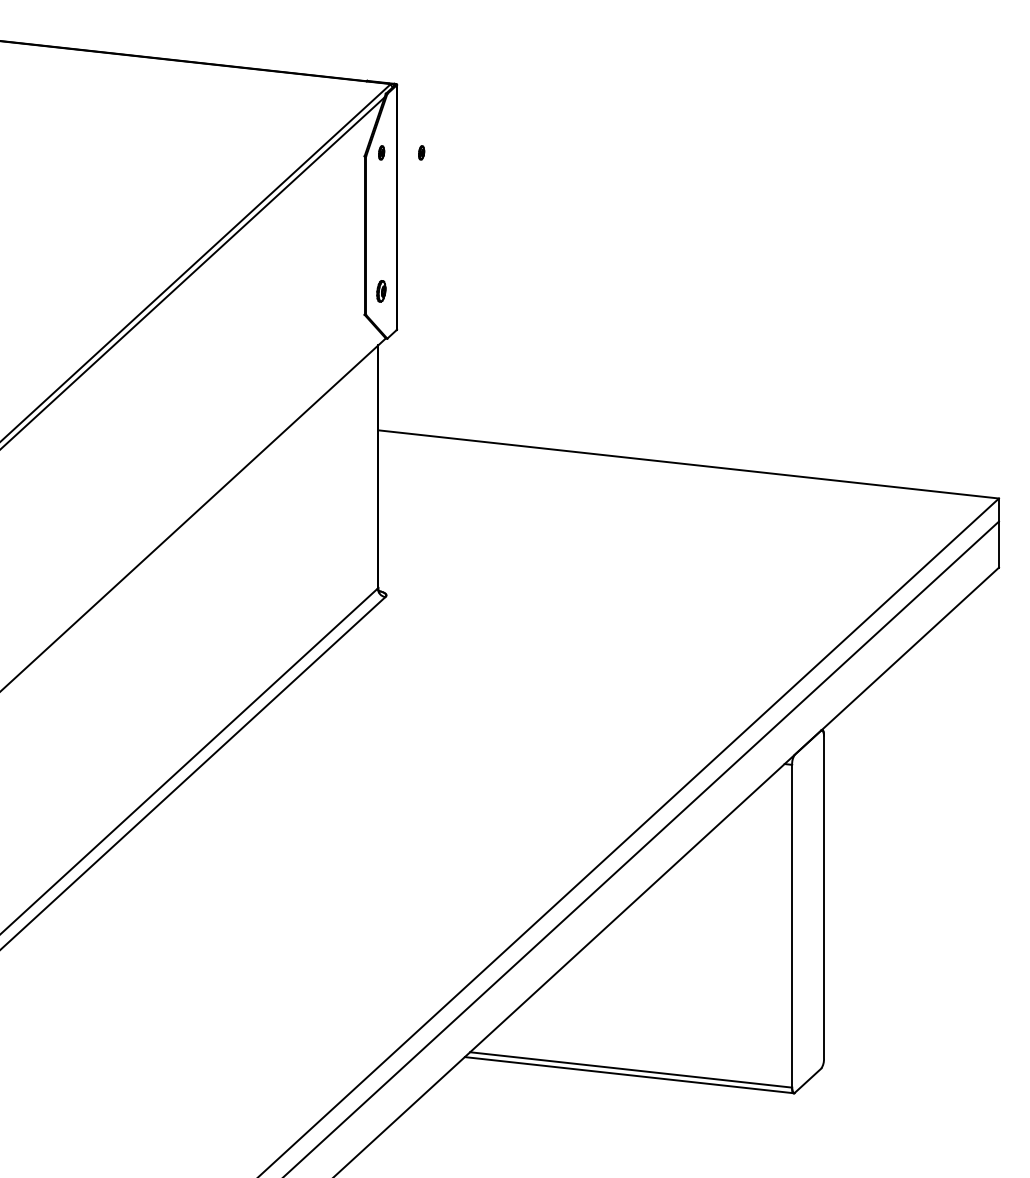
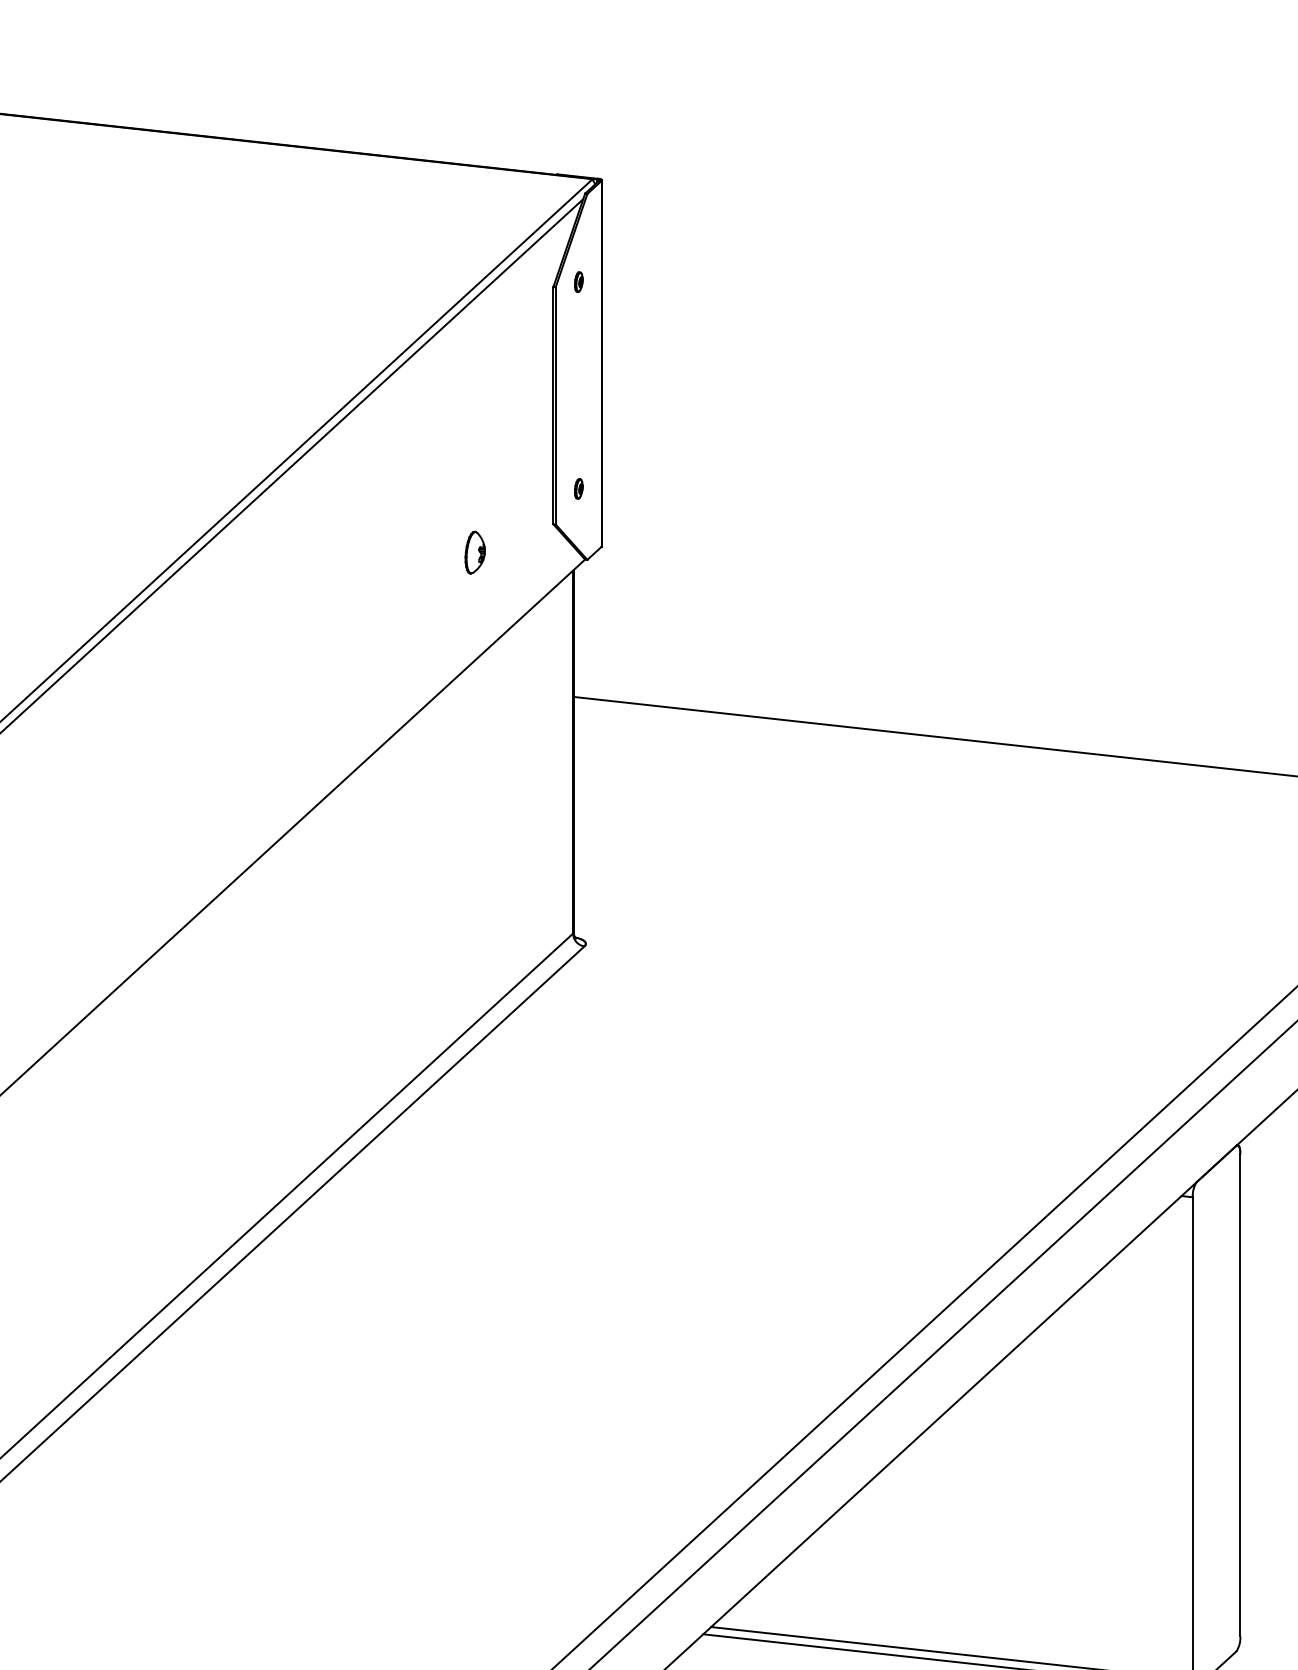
part: (421, 152) -> (638, 281), removed
part: (381, 290) -> (578, 487), size x0.62
part: (311, 333) -> (473, 552), added

